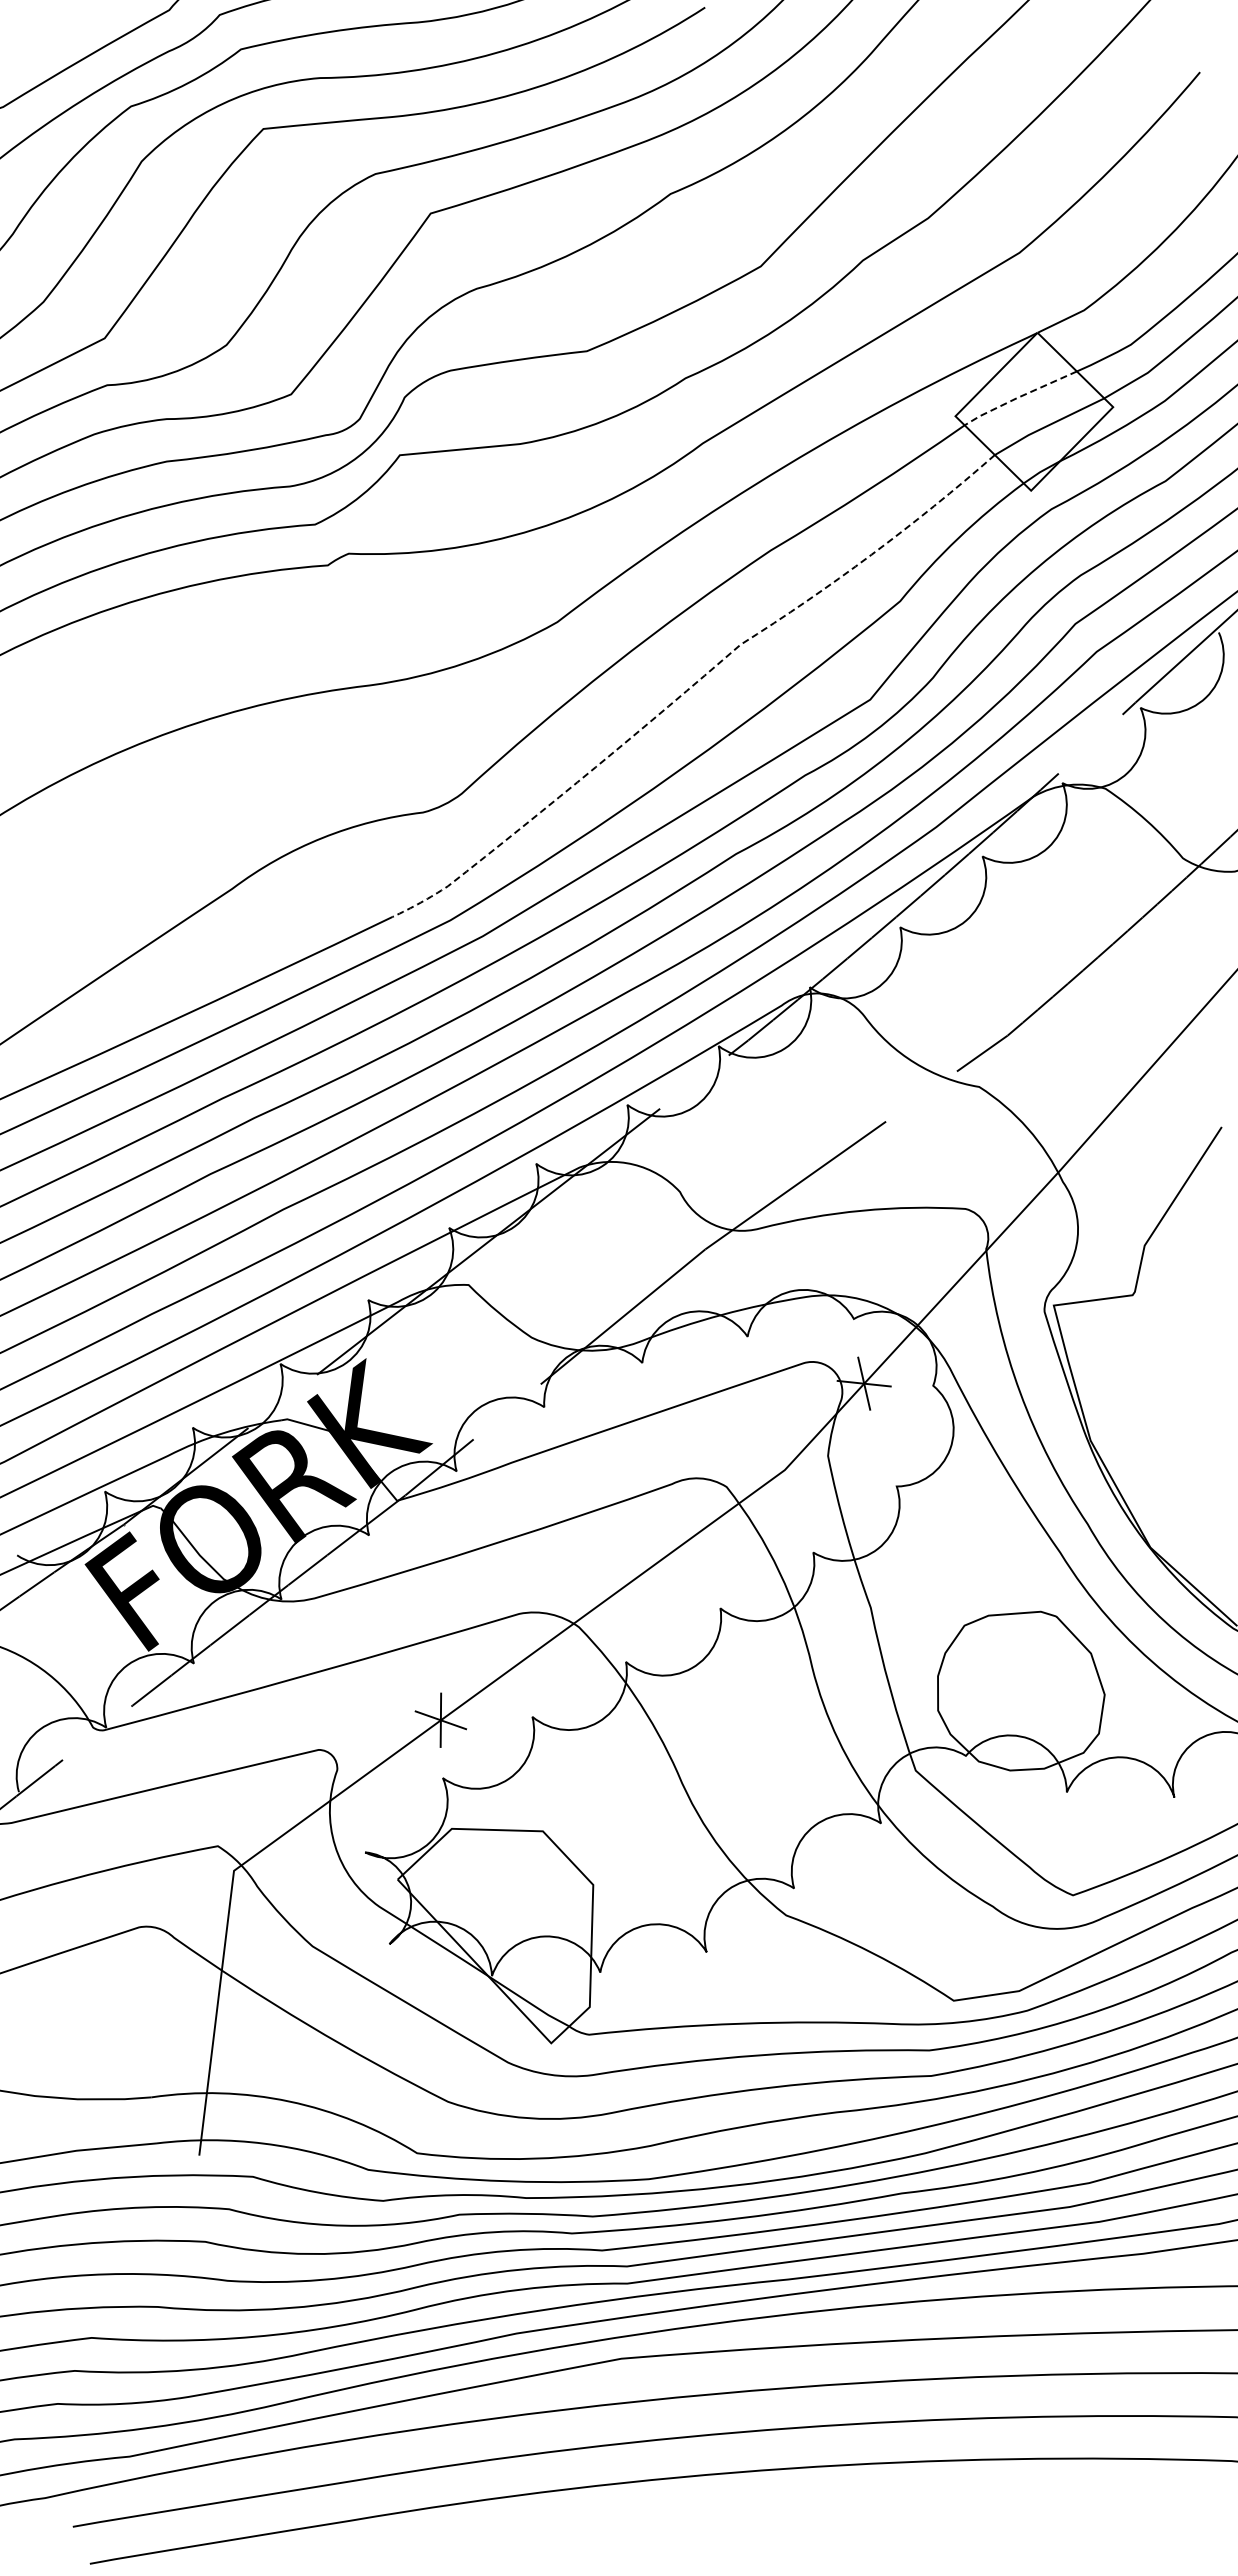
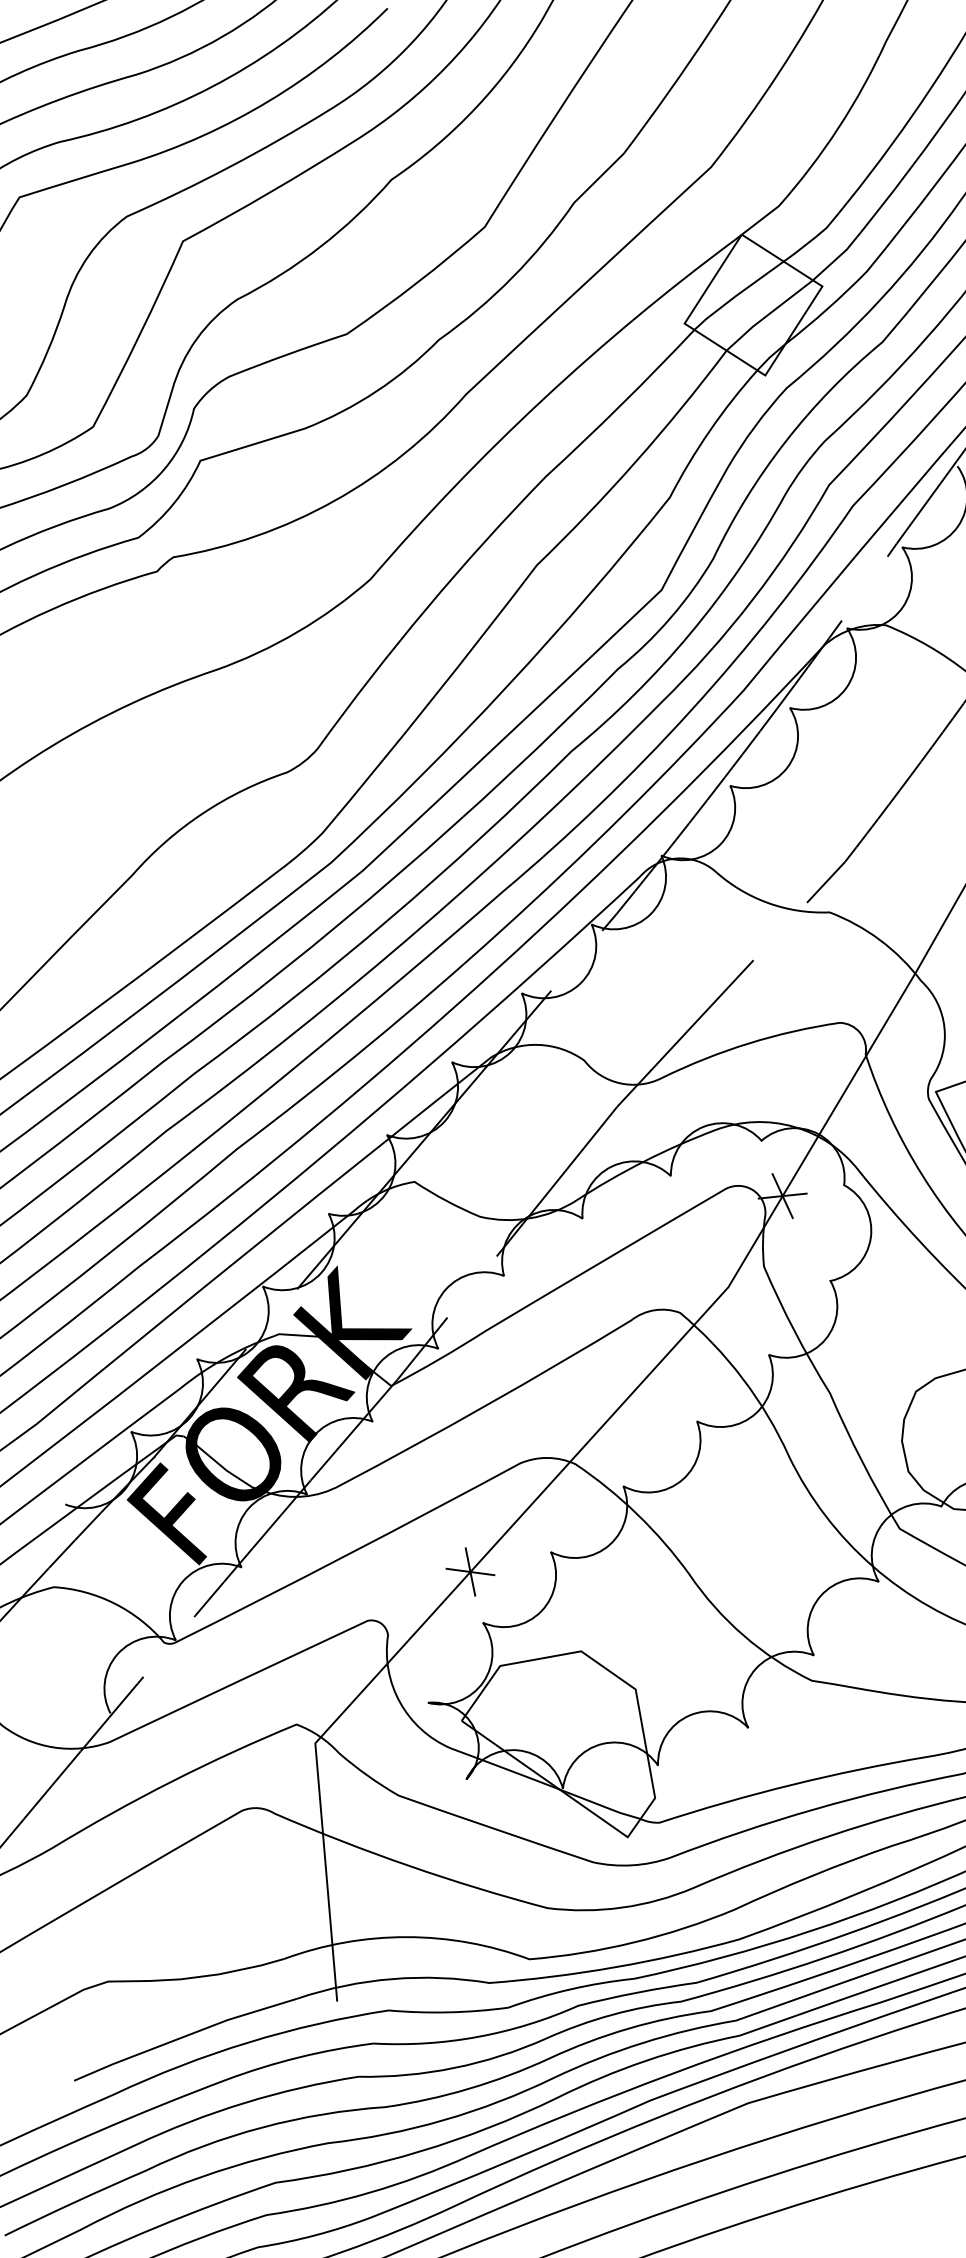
line: (1018, 397) -> (736, 295), dashed -> solid
line: (693, 684) -> (502, 609), dashed -> solid

